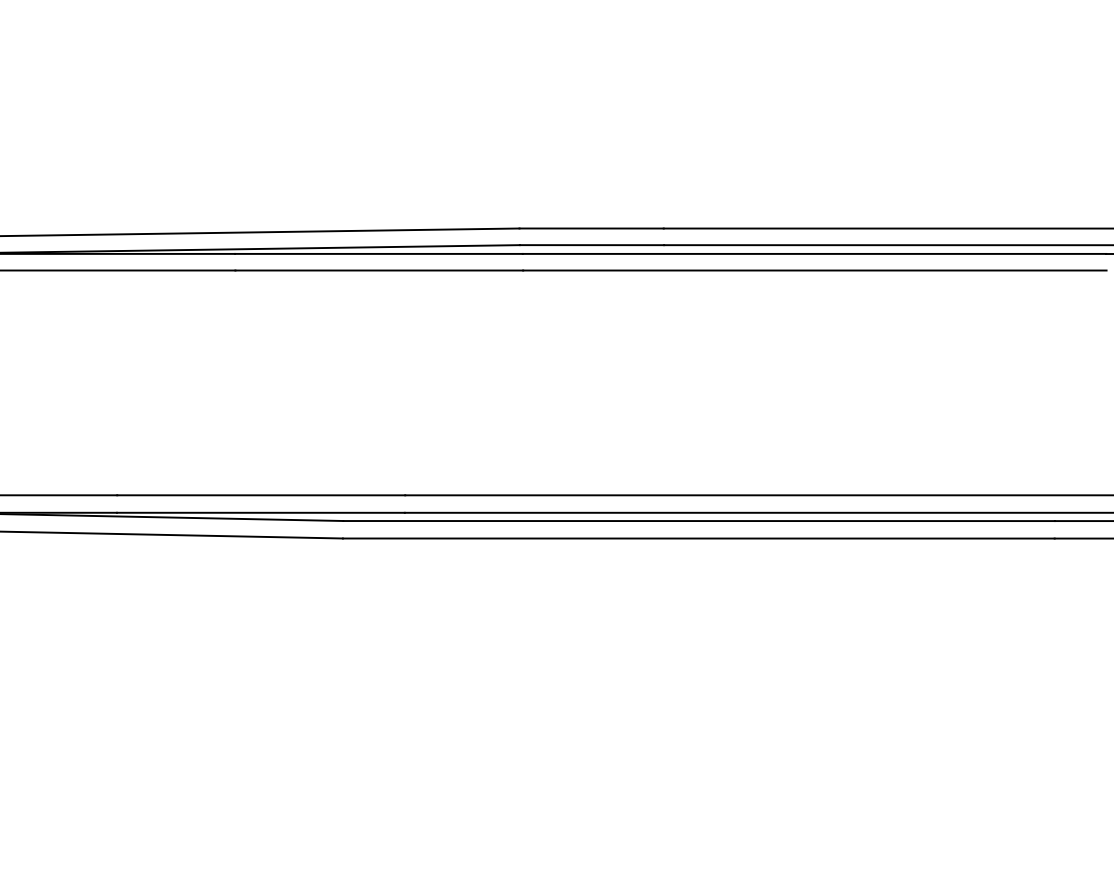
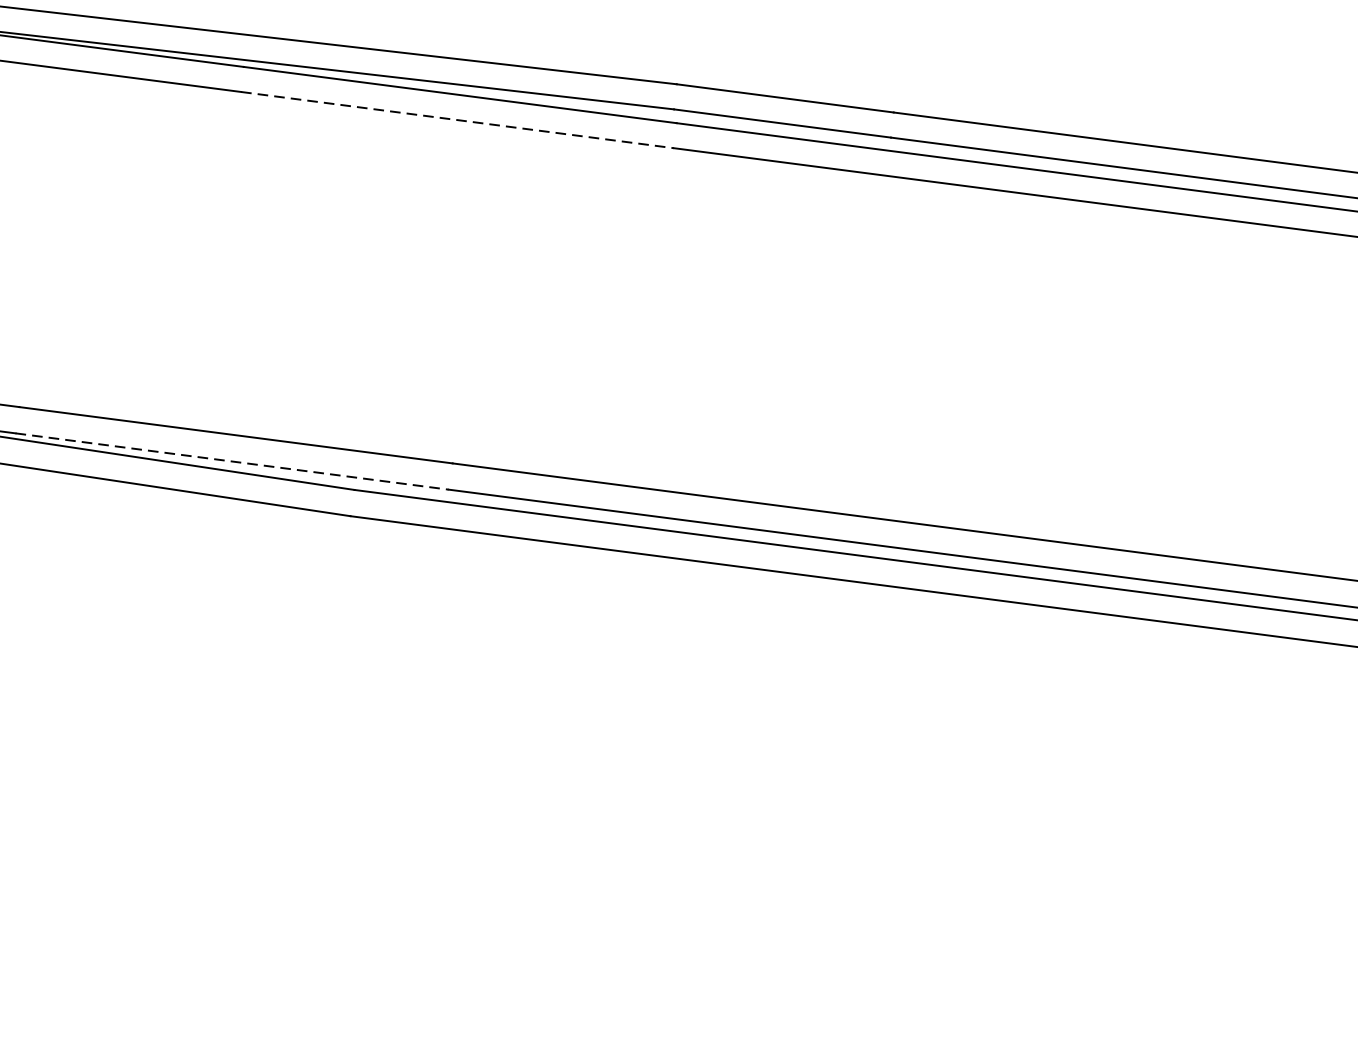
line: (379, 270) -> (457, 120), solid -> dashed
line: (260, 512) -> (231, 460), solid -> dashed

